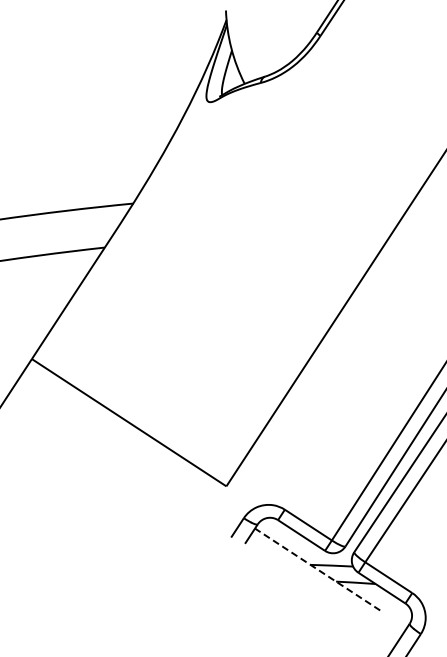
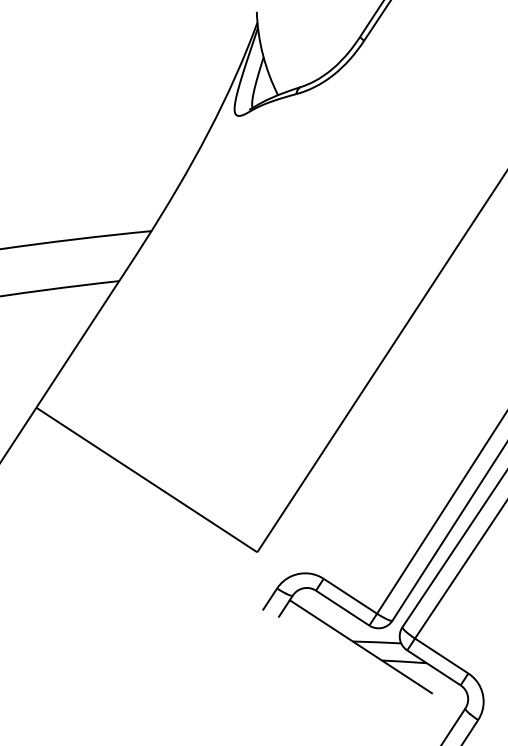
line: (317, 569) -> (360, 646), dashed -> solid

